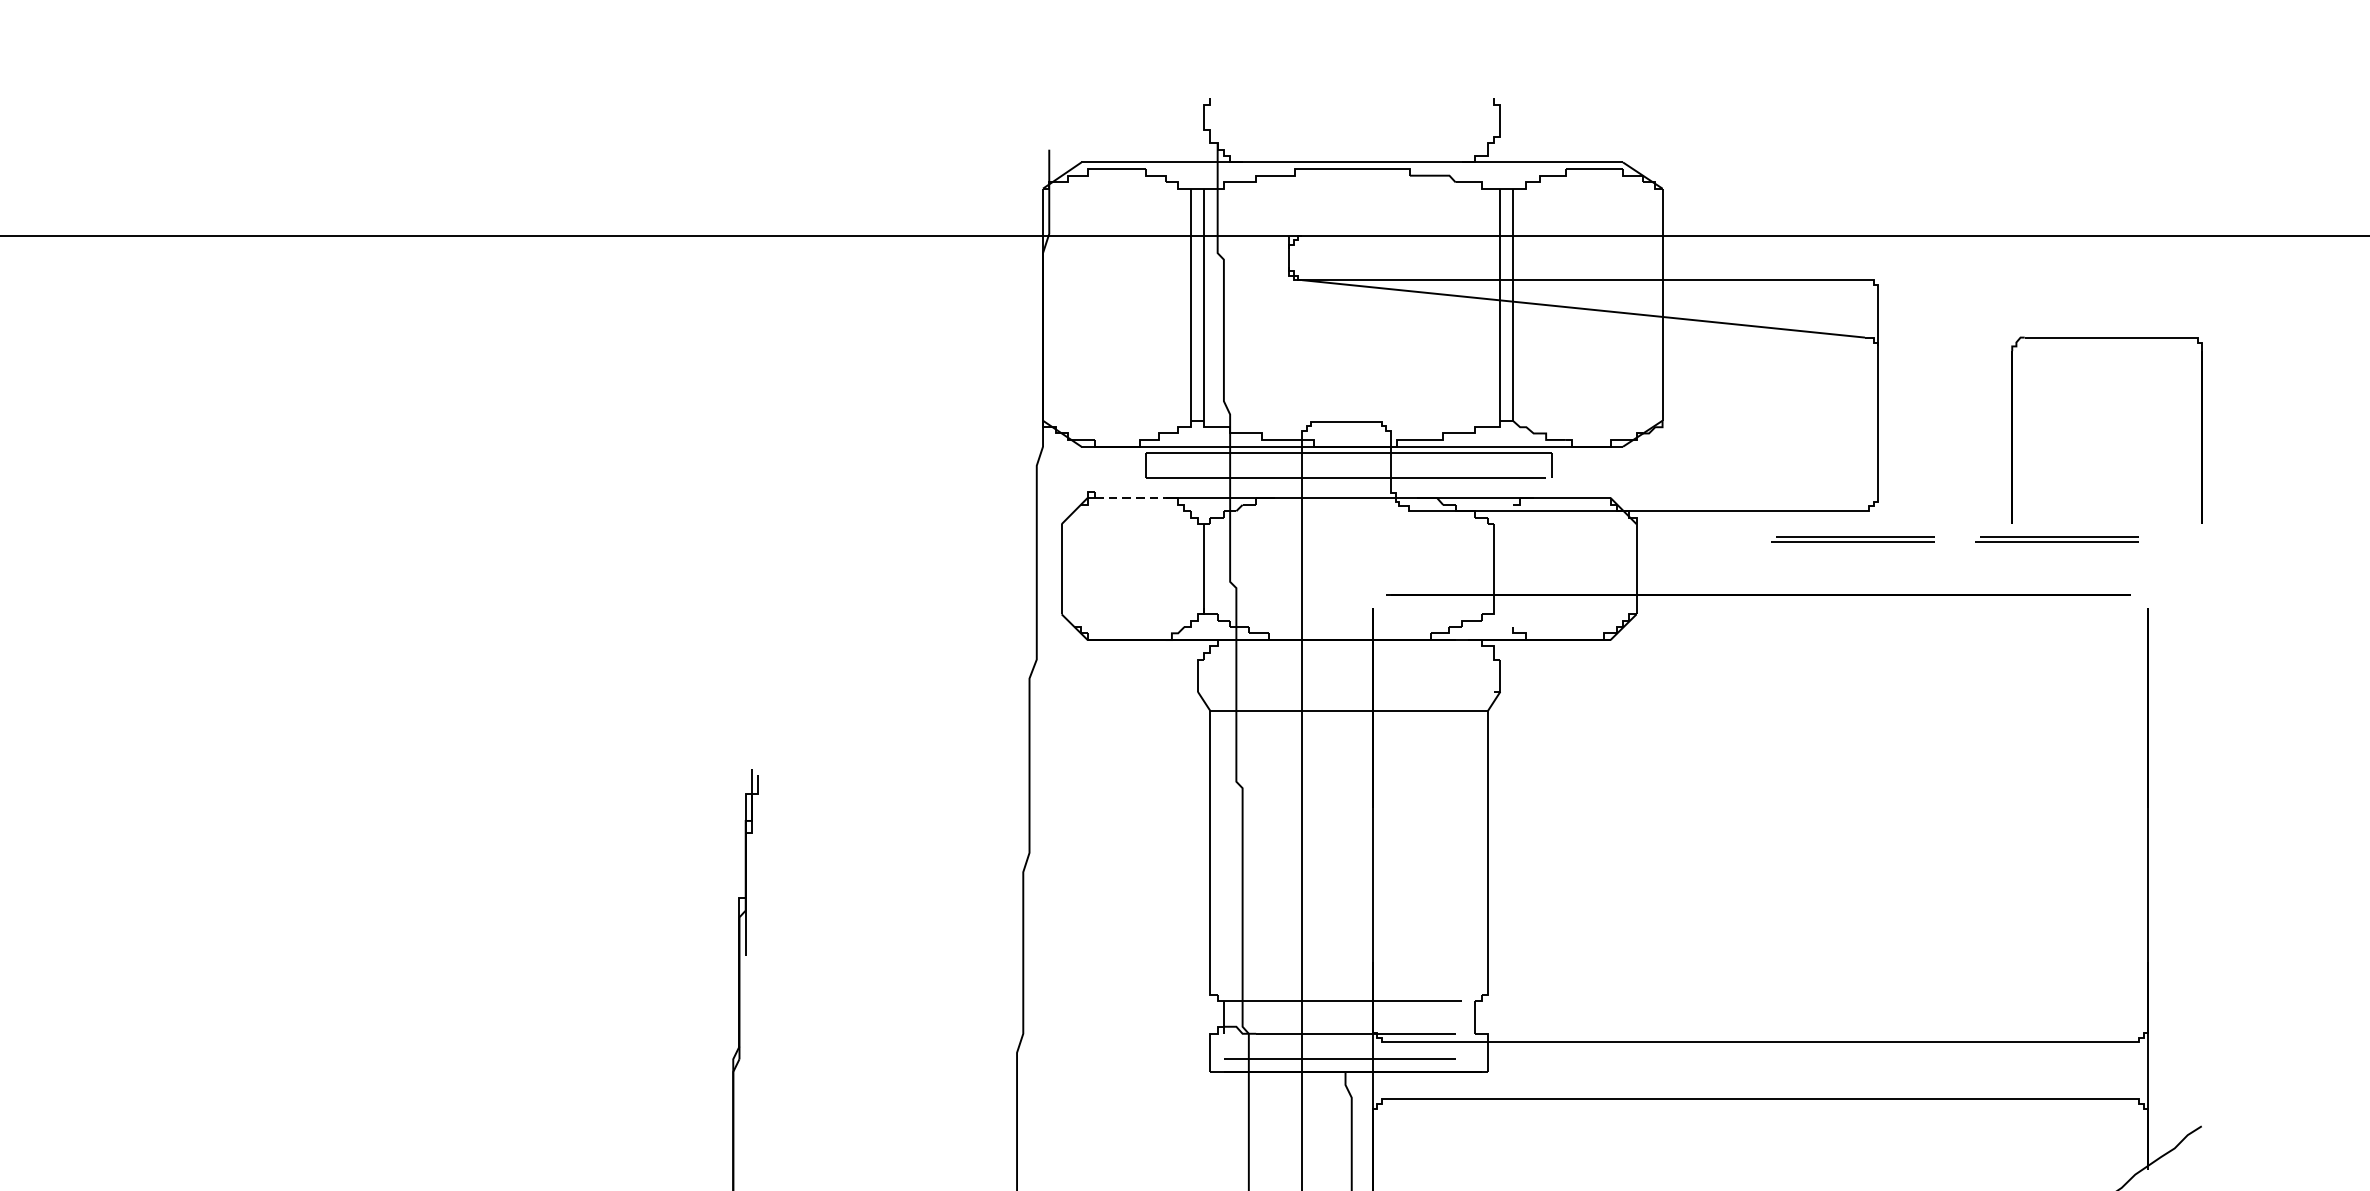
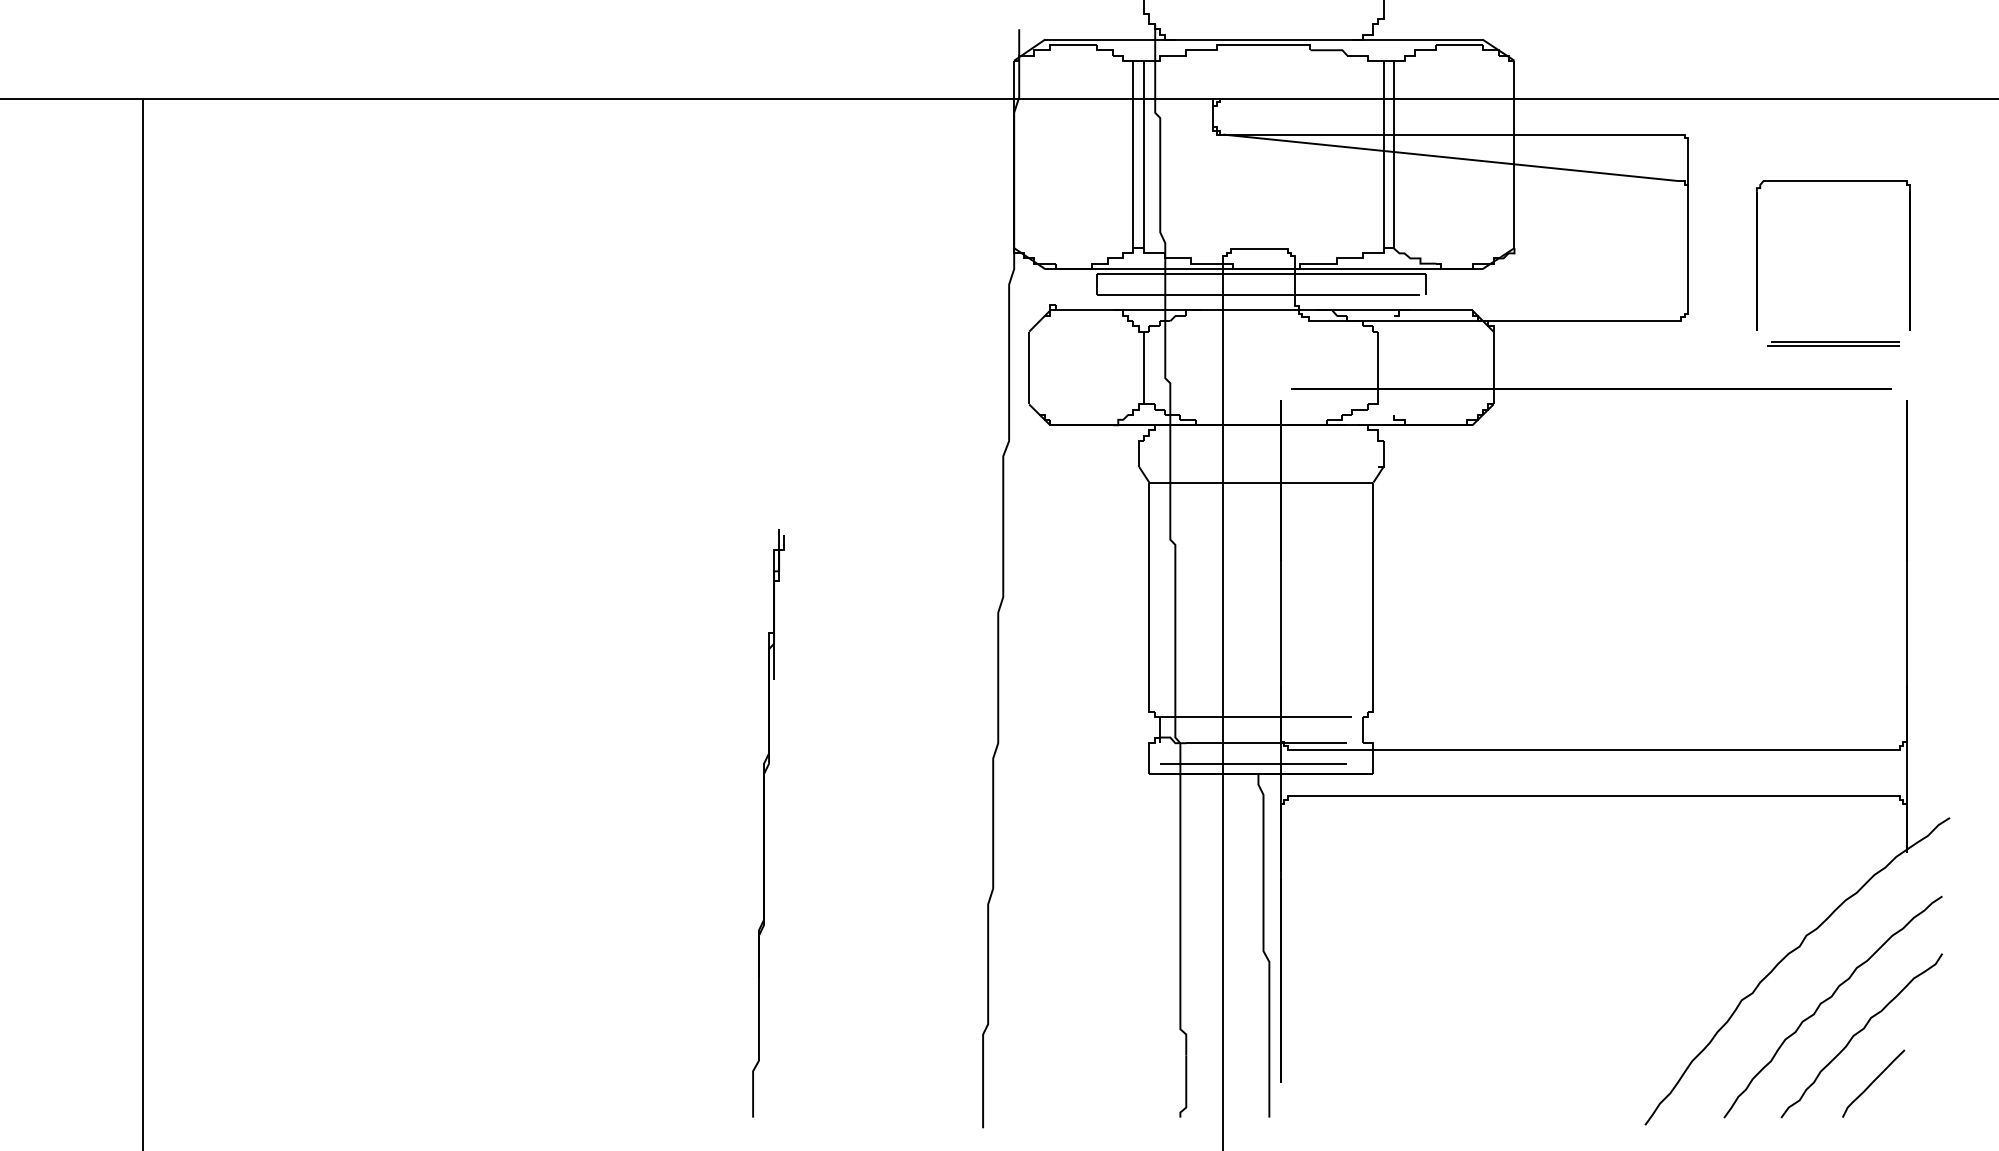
part: (2107, 338) -> (1833, 181), moved
line: (1130, 497) -> (1084, 310), dashed -> solid
part: (1853, 538) -> (1668, 343), removed

